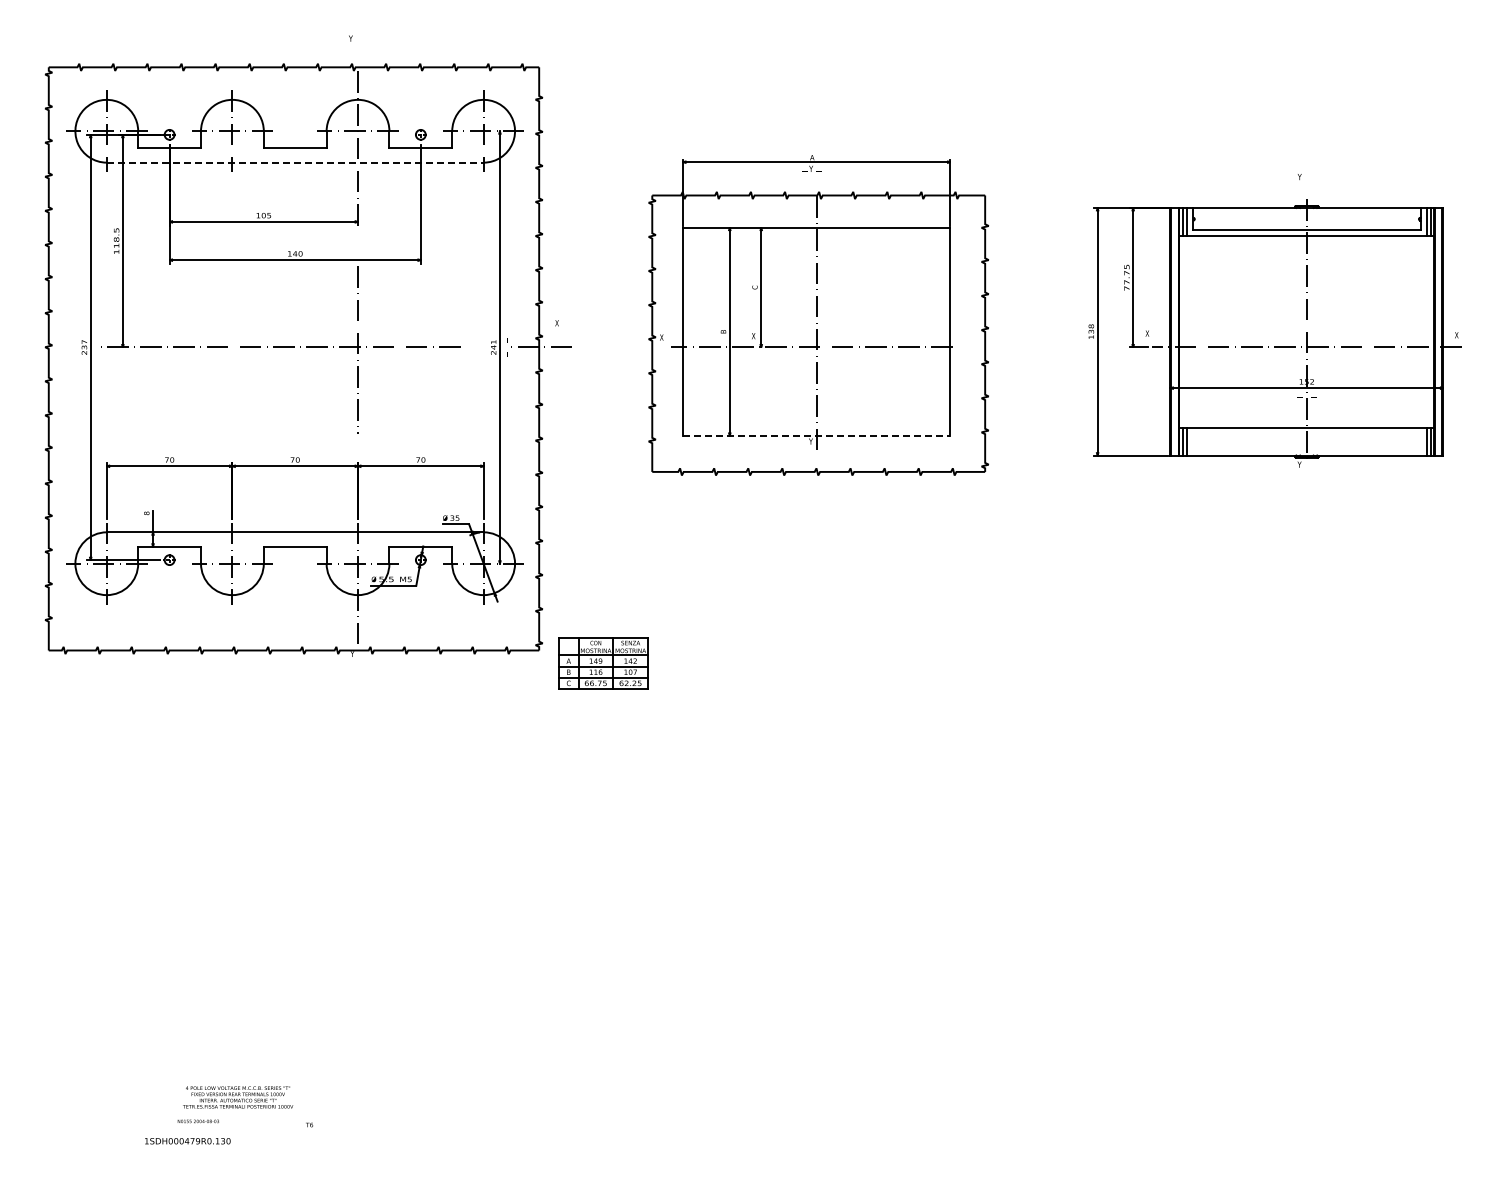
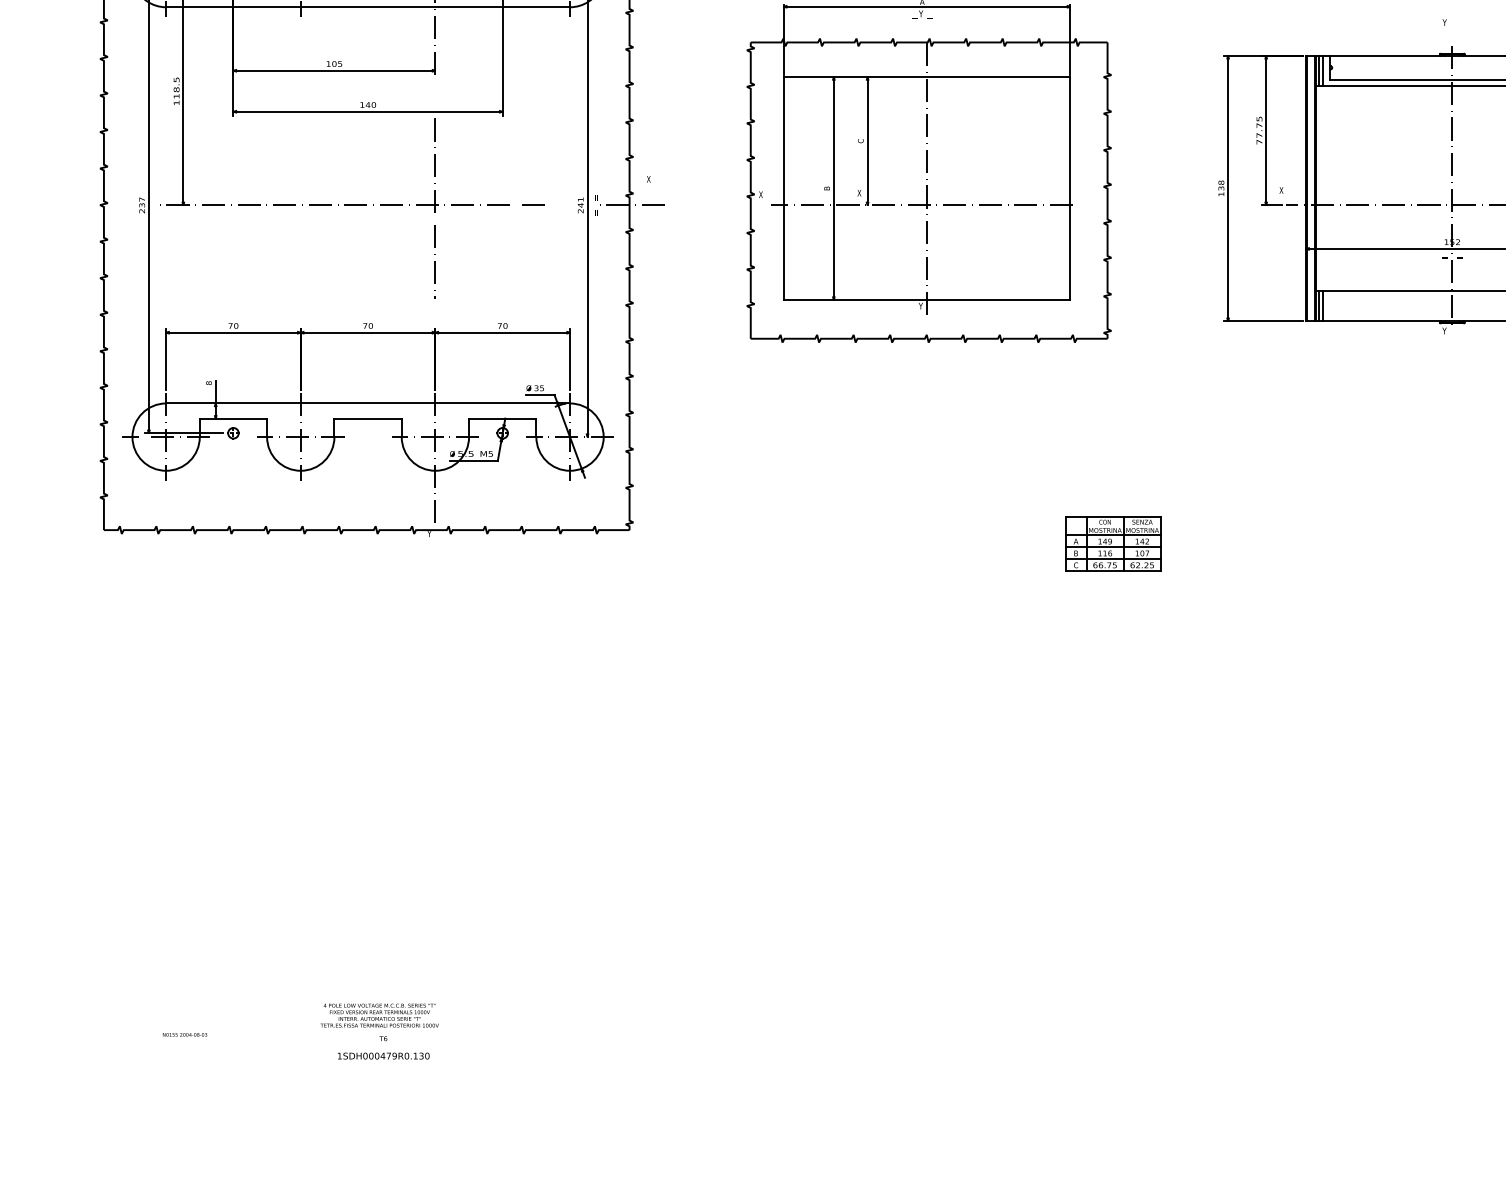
line: (295, 162) -> (368, 7), dashed -> solid
line: (816, 435) -> (926, 299), dashed -> solid
part: (603, 663) -> (1113, 544), moved
text: (238, 1097) -> (380, 1015), moved
text: (197, 1121) -> (184, 1034), moved
text: (187, 1141) -> (383, 1056), moved

